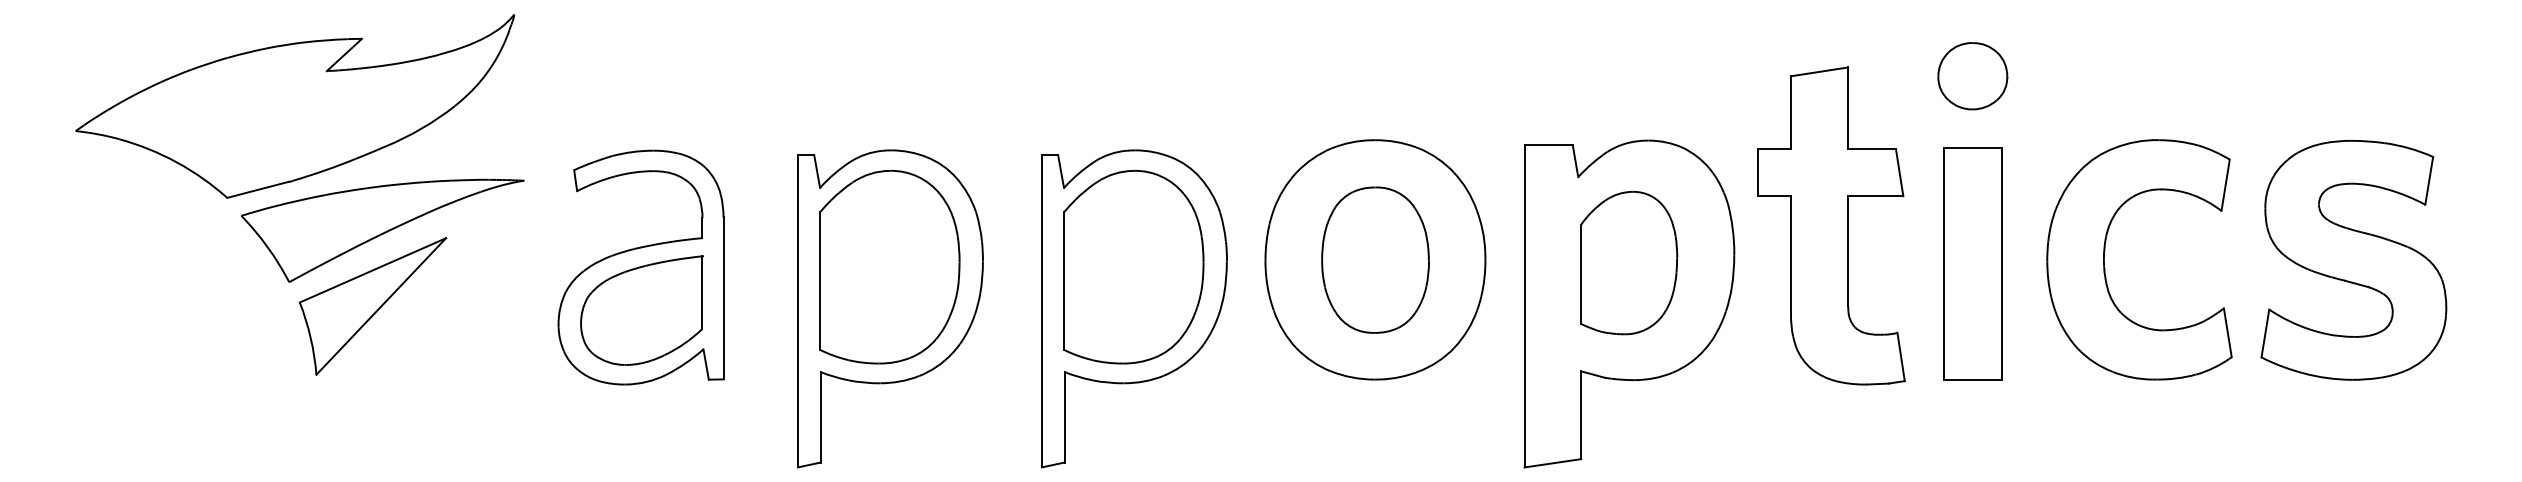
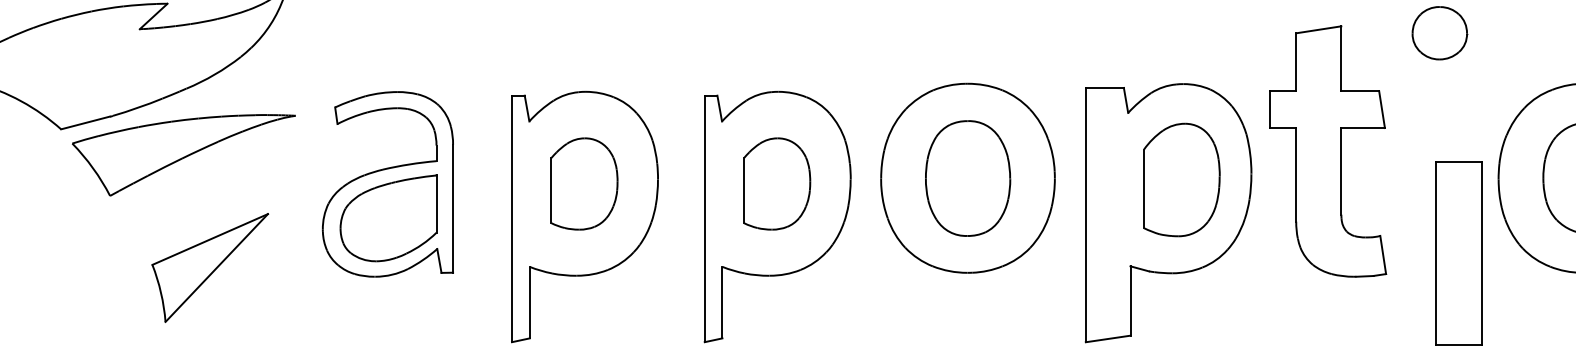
part: (1629, 263) -> (1182, 180), moved
part: (1972, 263) -> (1458, 253), moved
part: (889, 266) -> (584, 183), size x0.6
part: (1133, 266) -> (776, 183), size x0.6
part: (372, 306) -> (209, 268), moved

